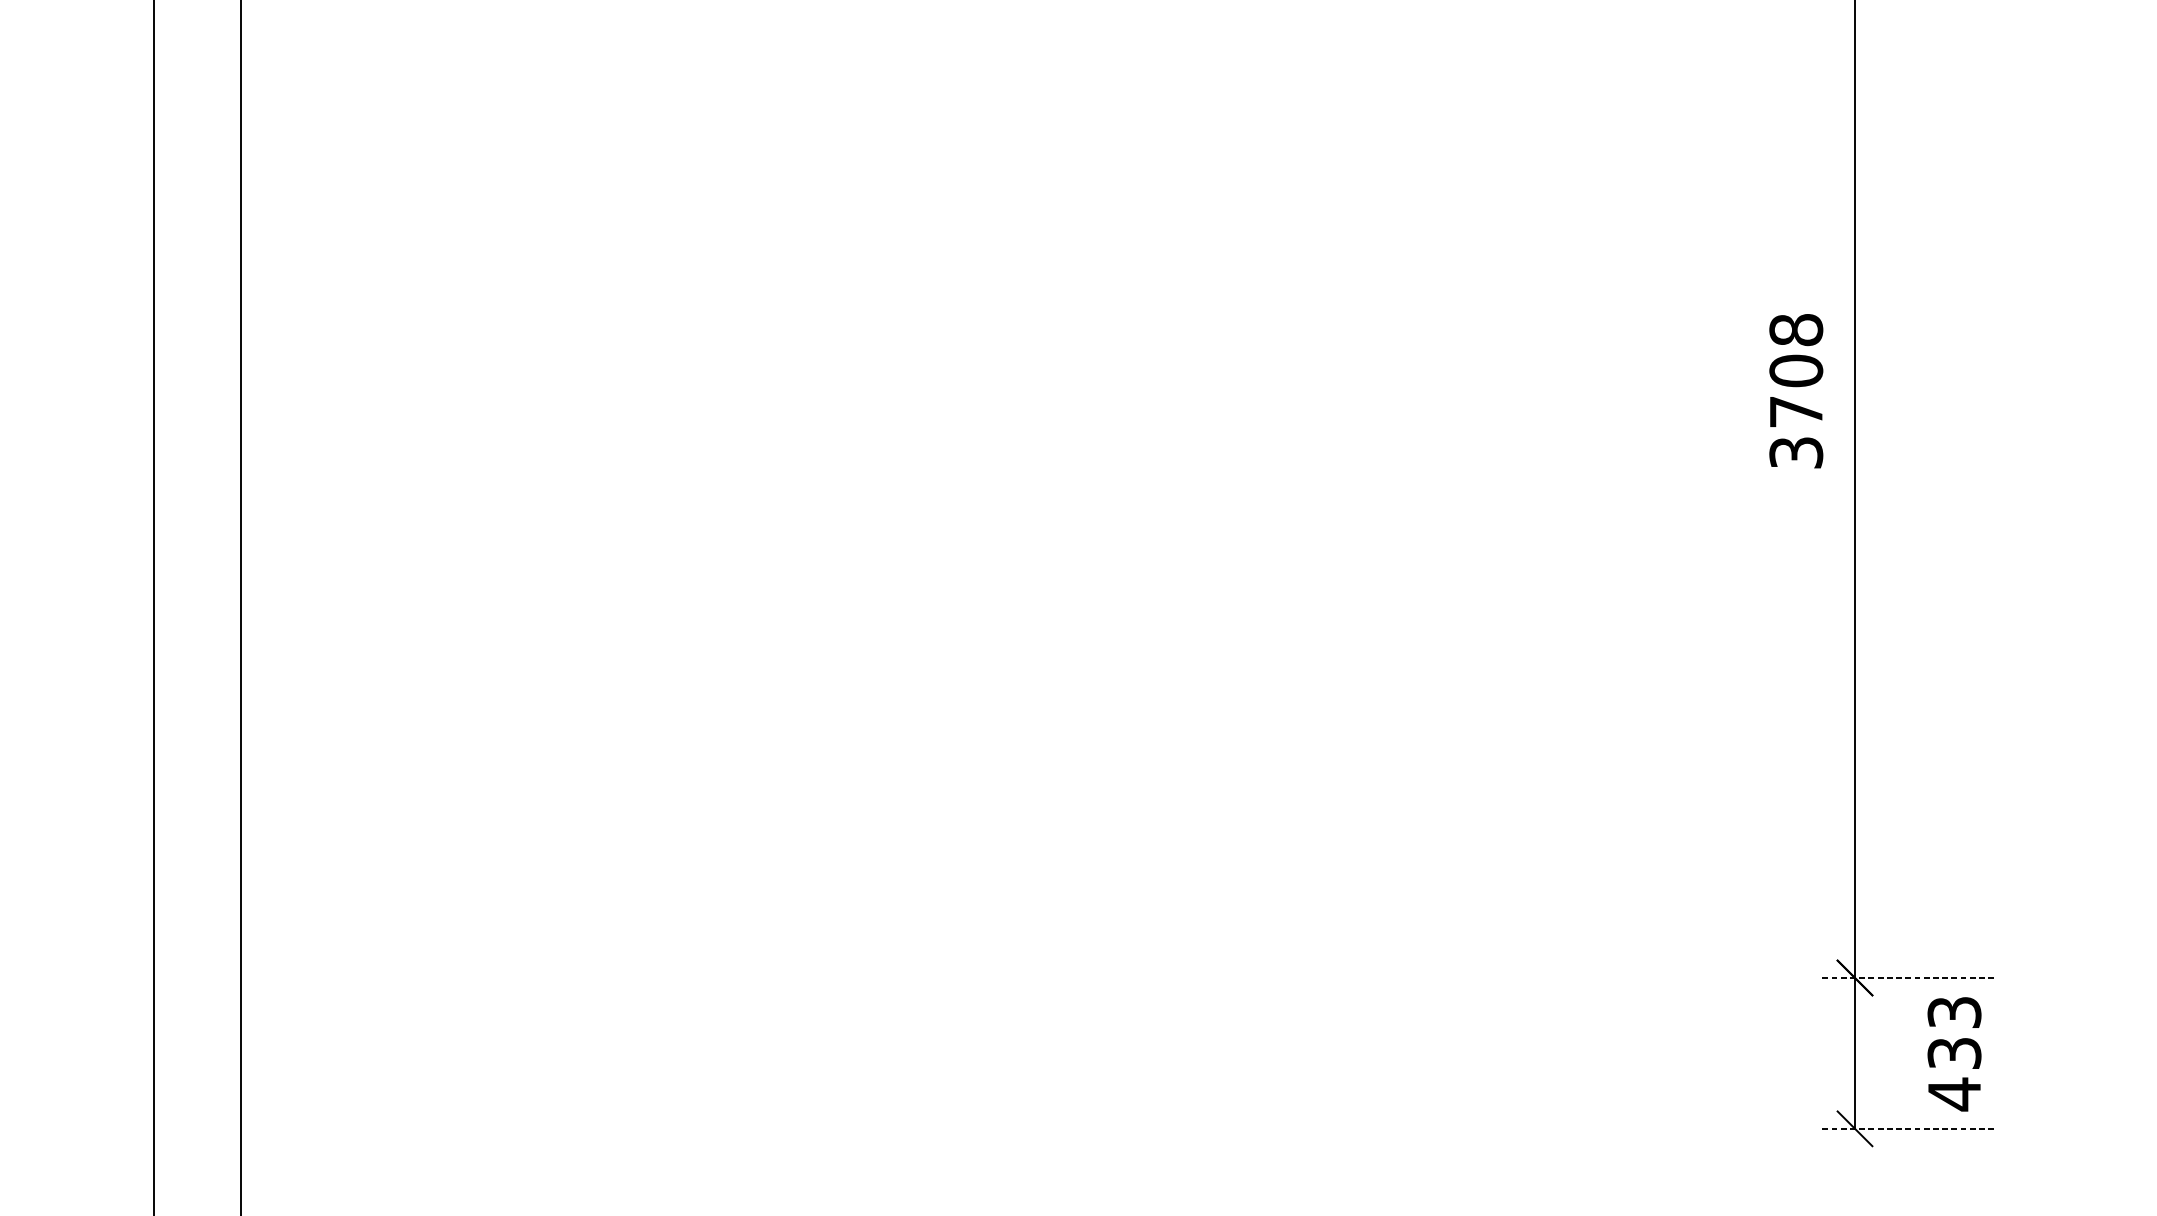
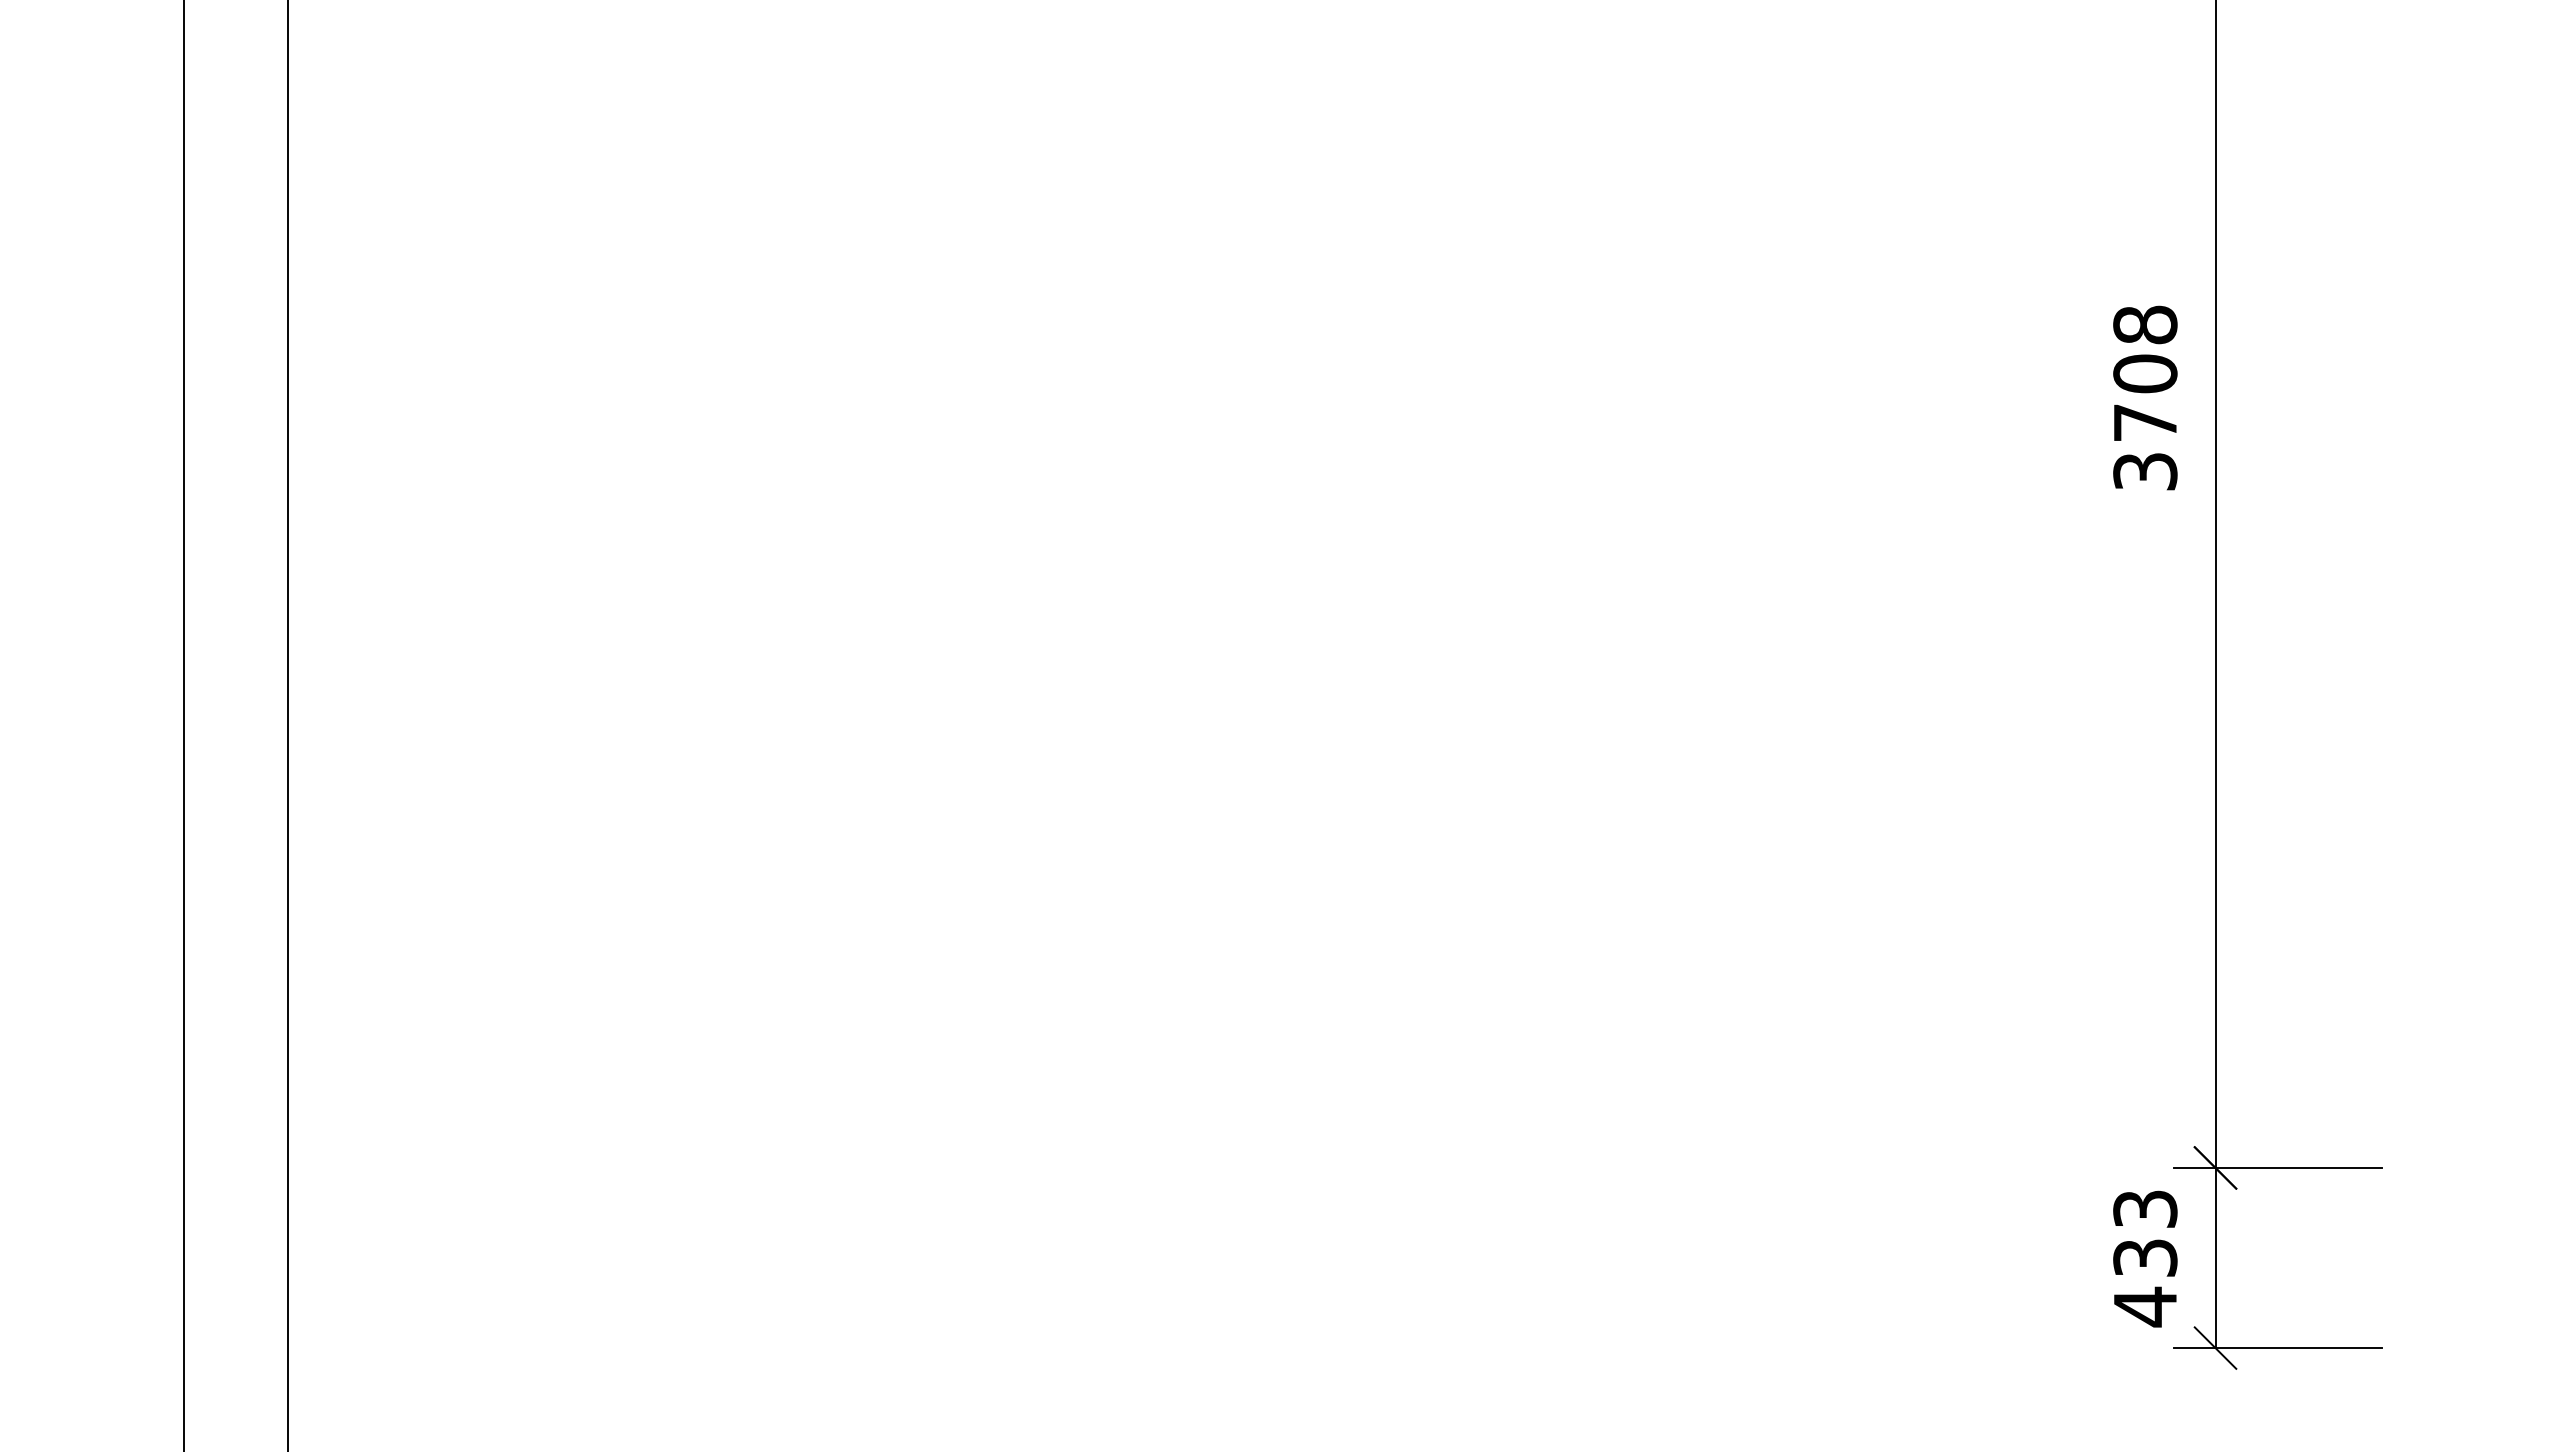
text: (1796, 390) -> (2145, 397), moved
line: (1906, 977) -> (2277, 1167), dashed -> solid
text: (1954, 1053) -> (2145, 1258), moved
line: (1906, 1129) -> (2277, 1348), dashed -> solid

